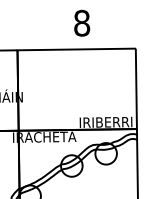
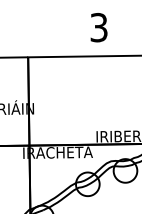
text: (82, 23) -> (99, 27), 8 -> 3

